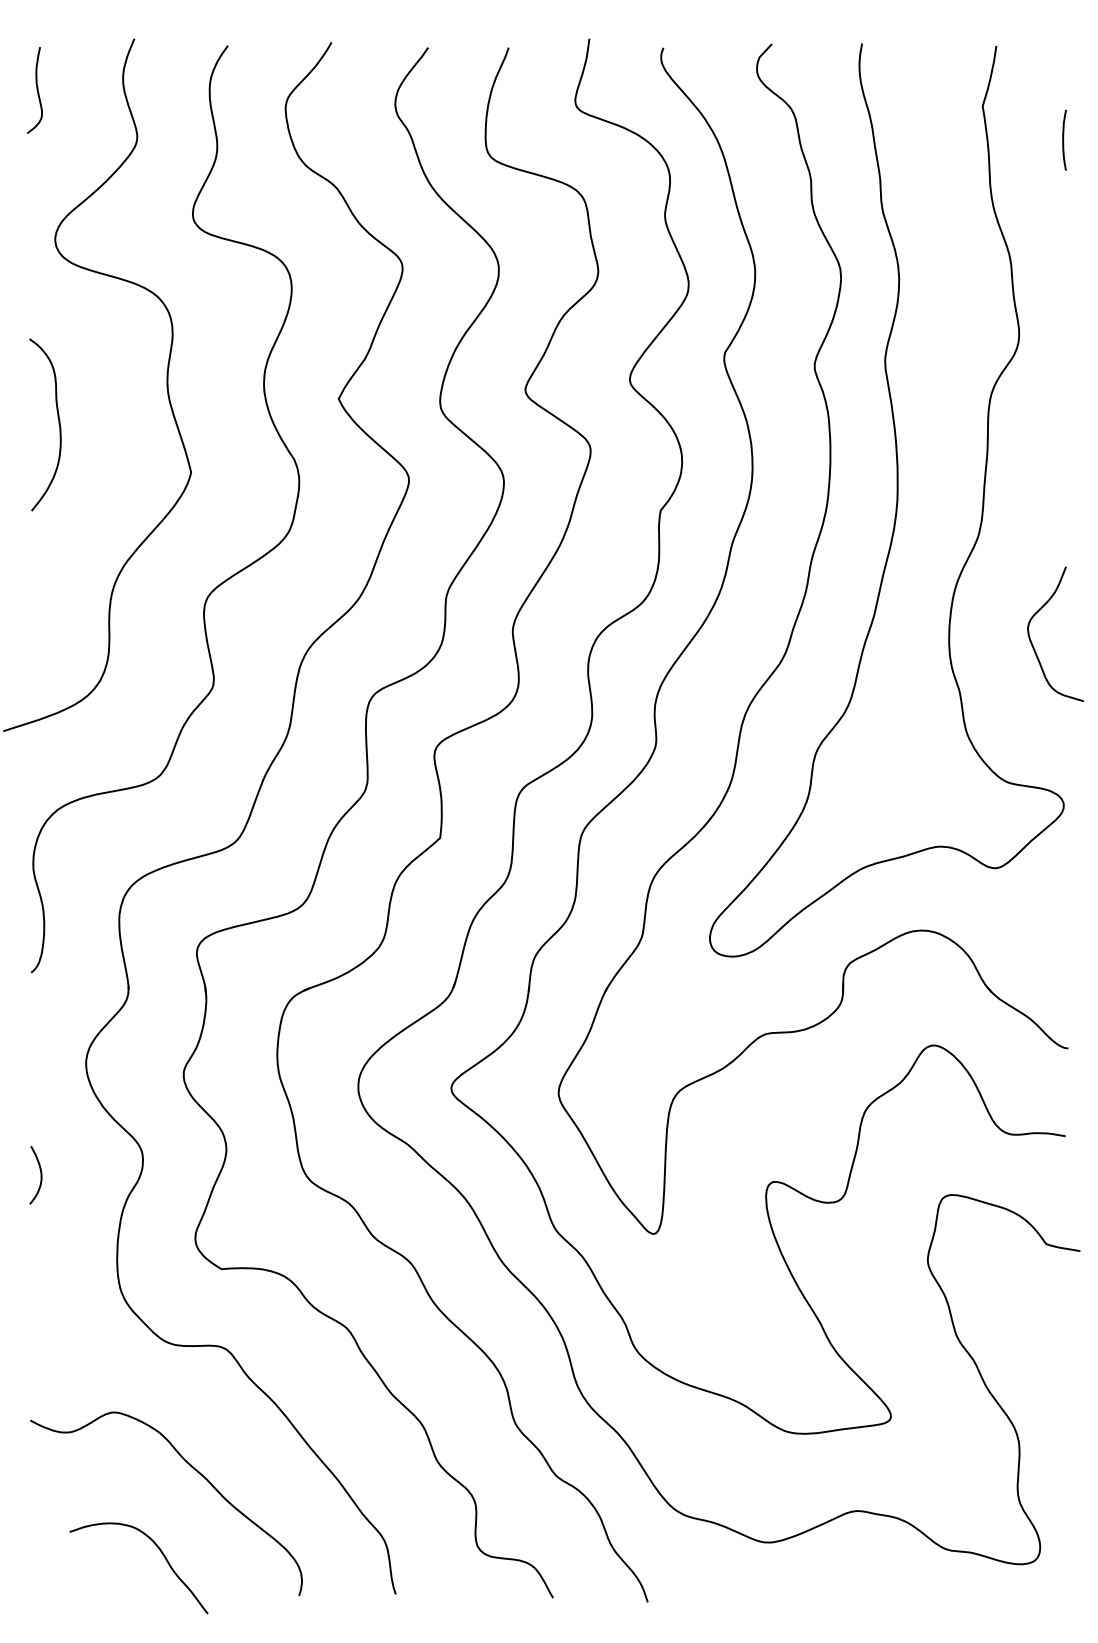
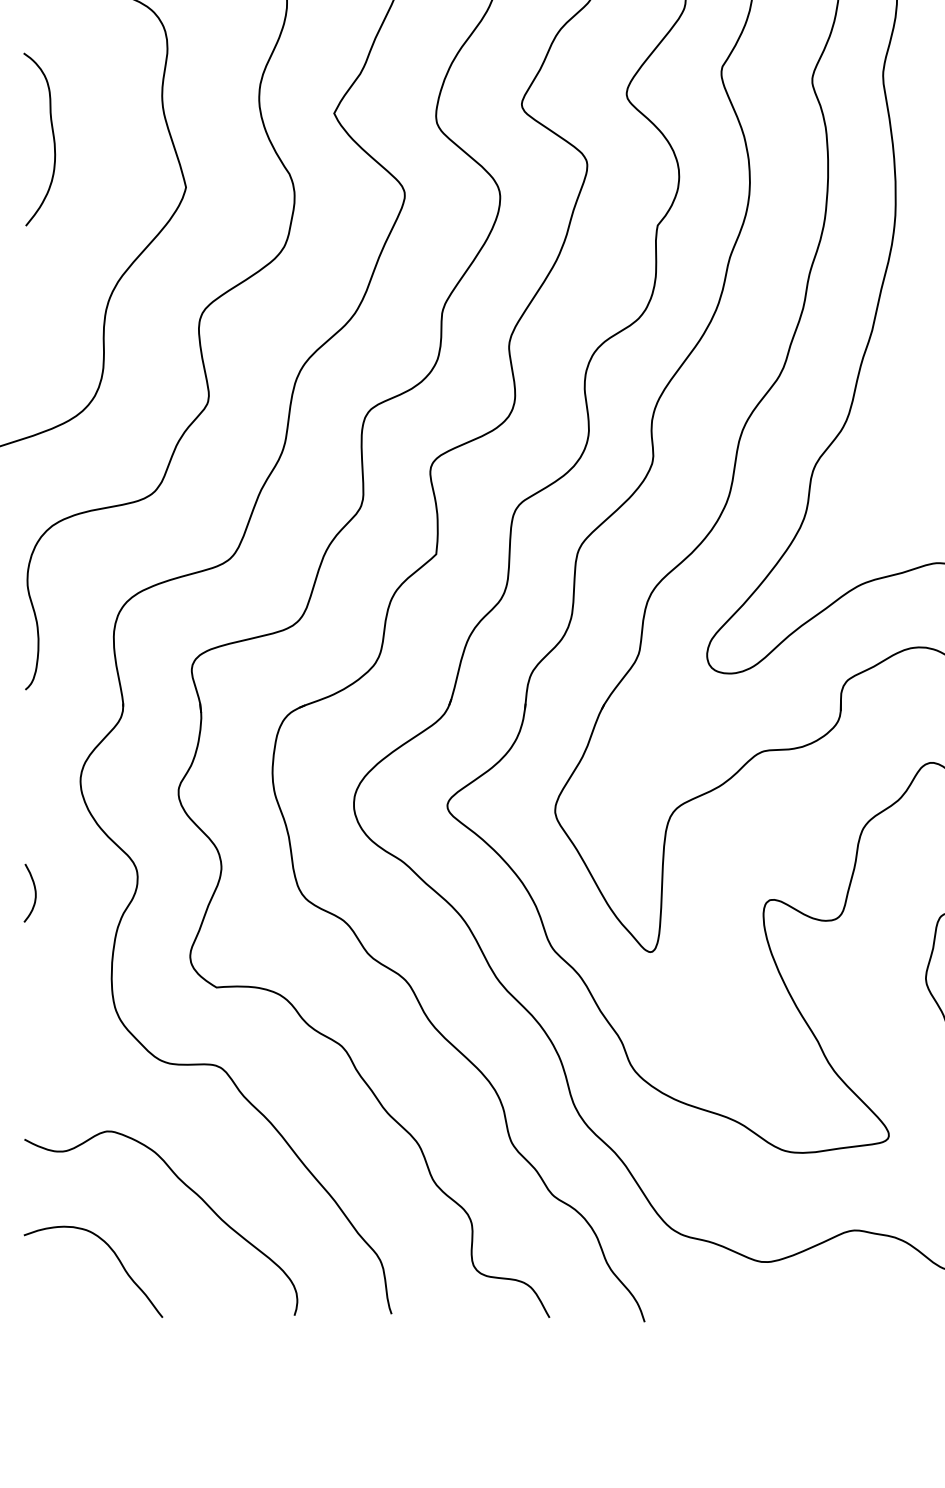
part: (162, 1555) -> (117, 1259), moved

